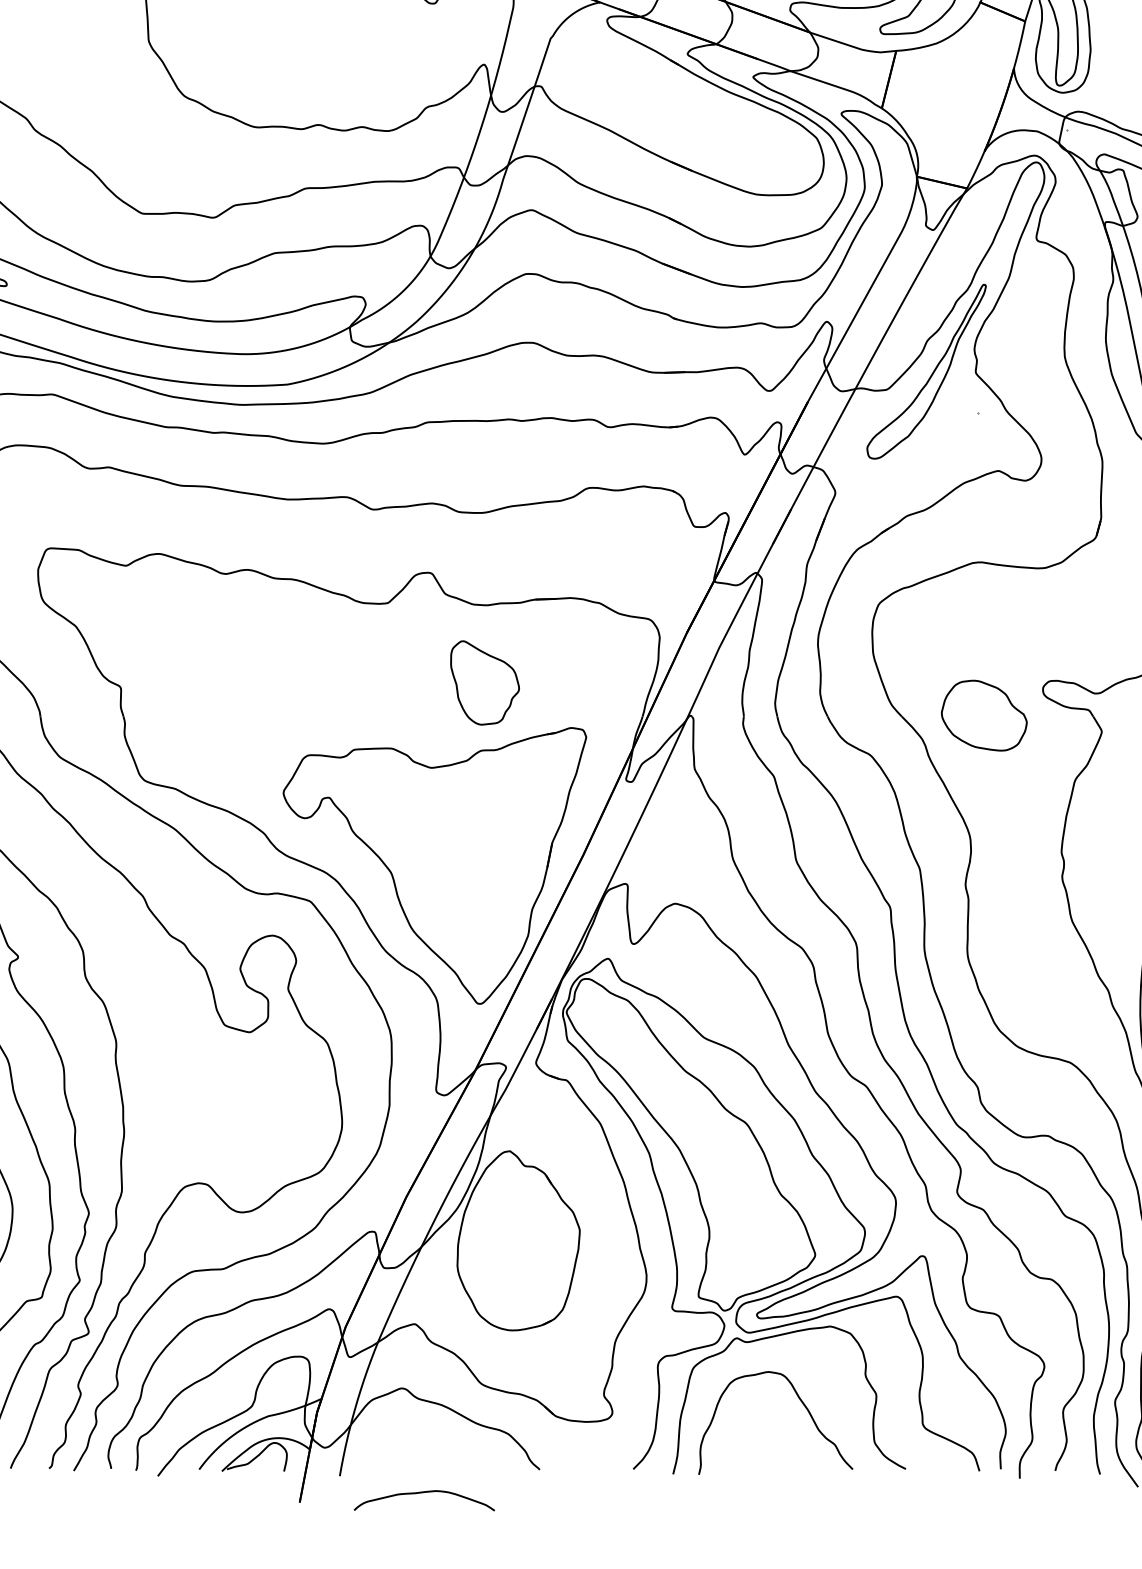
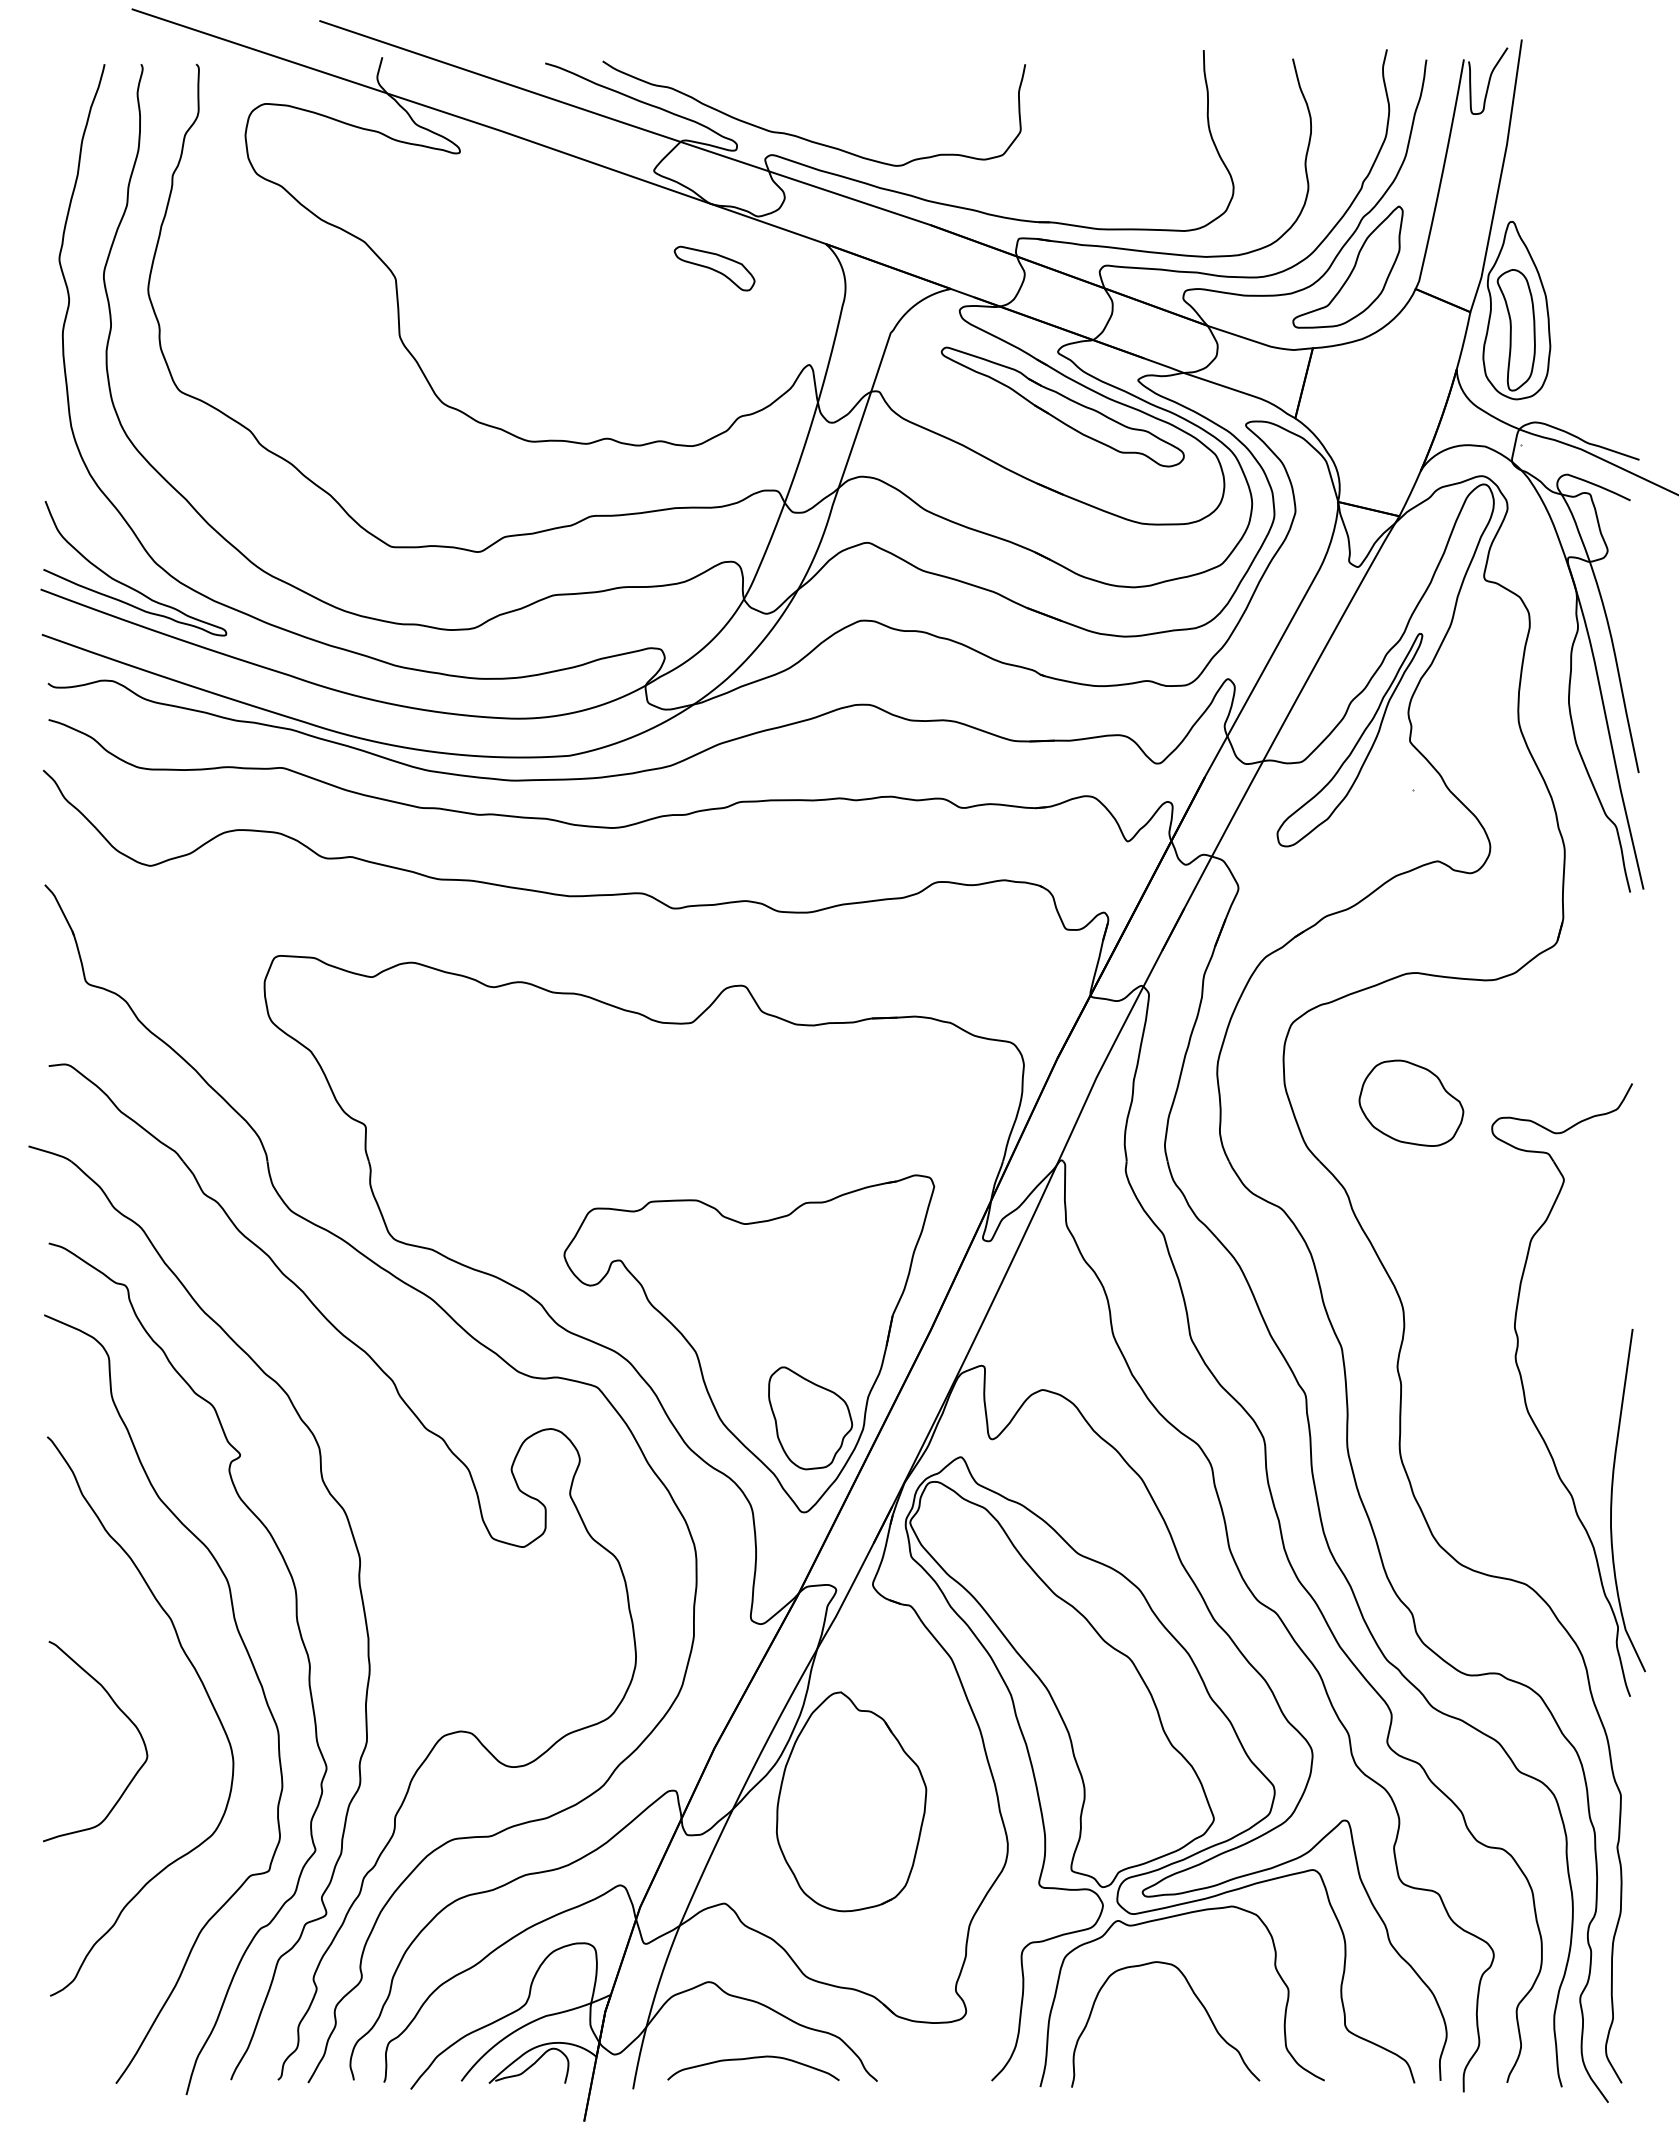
part: (691, 98) -> (1062, 406), added
part: (485, 683) -> (810, 1418), moved
part: (984, 715) -> (1411, 1102), moved
curve: (421, 1493) -> (750, 2059), moved

